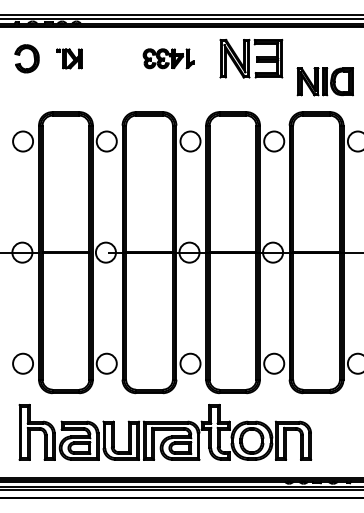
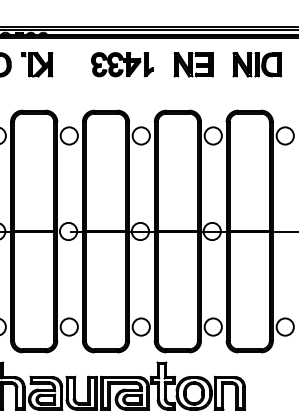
part: (69, 58) -> (37, 64), size x1.43
part: (168, 58) -> (122, 64), size x1.43
part: (251, 58) -> (193, 64), size x0.71
part: (324, 81) -> (256, 64), moved

